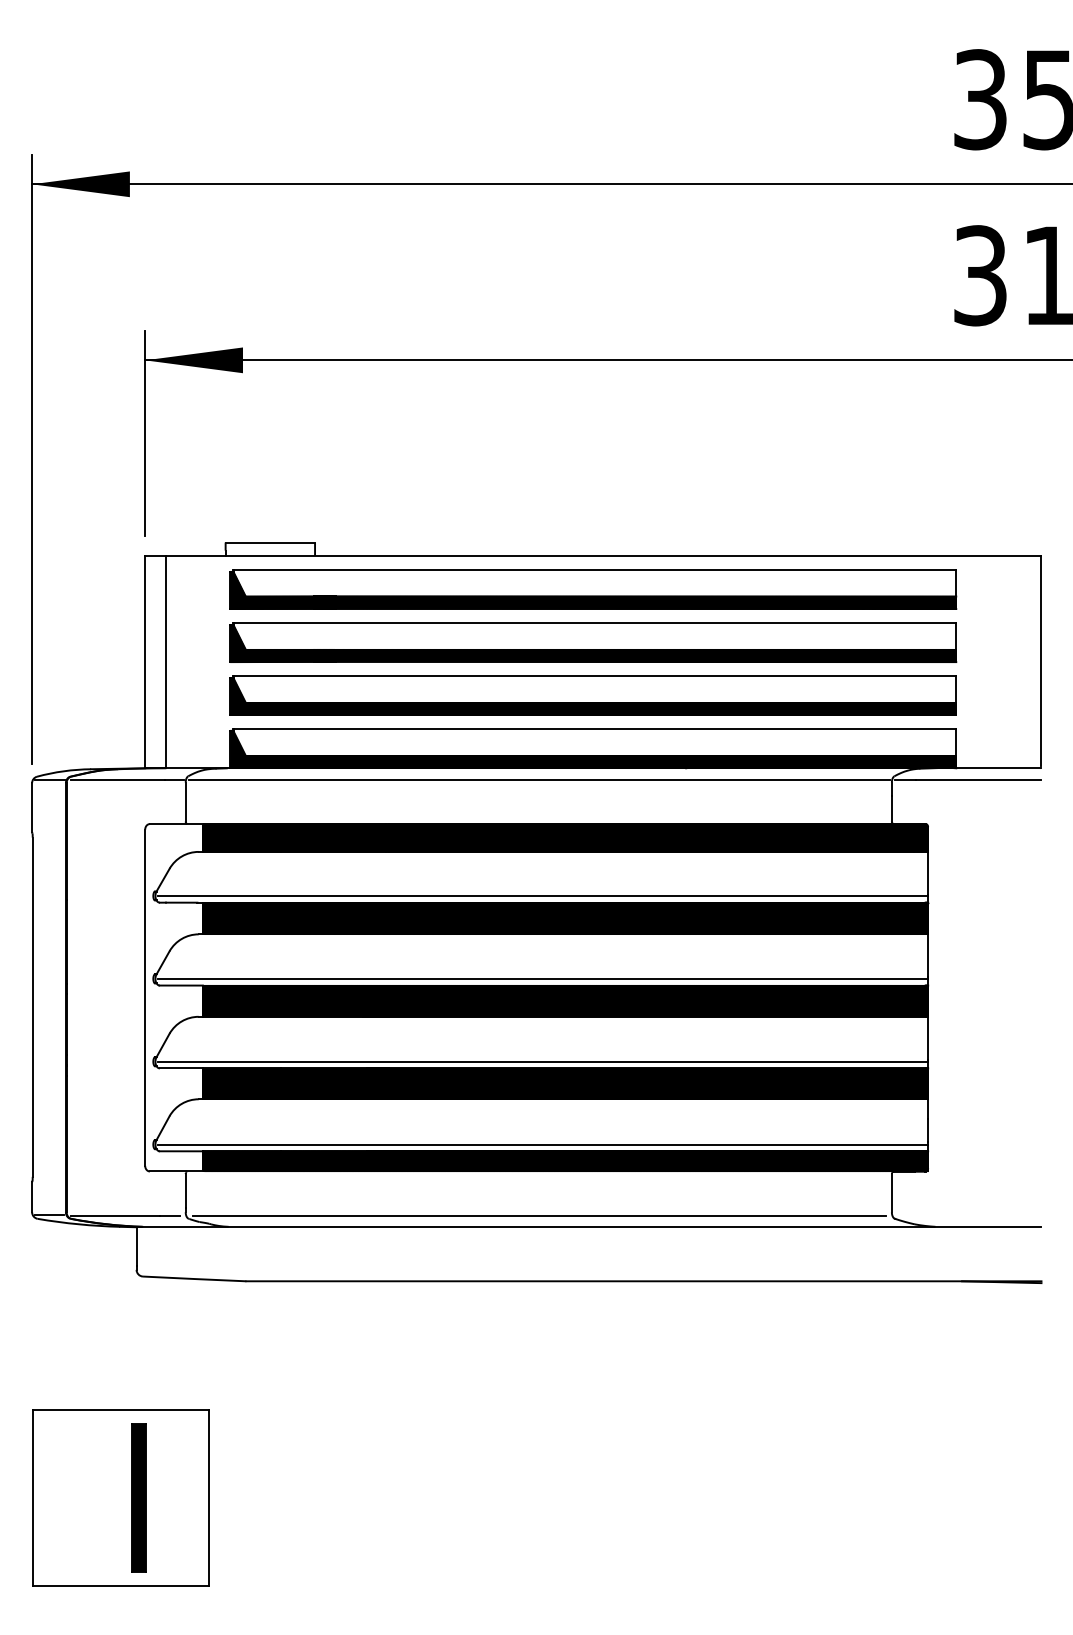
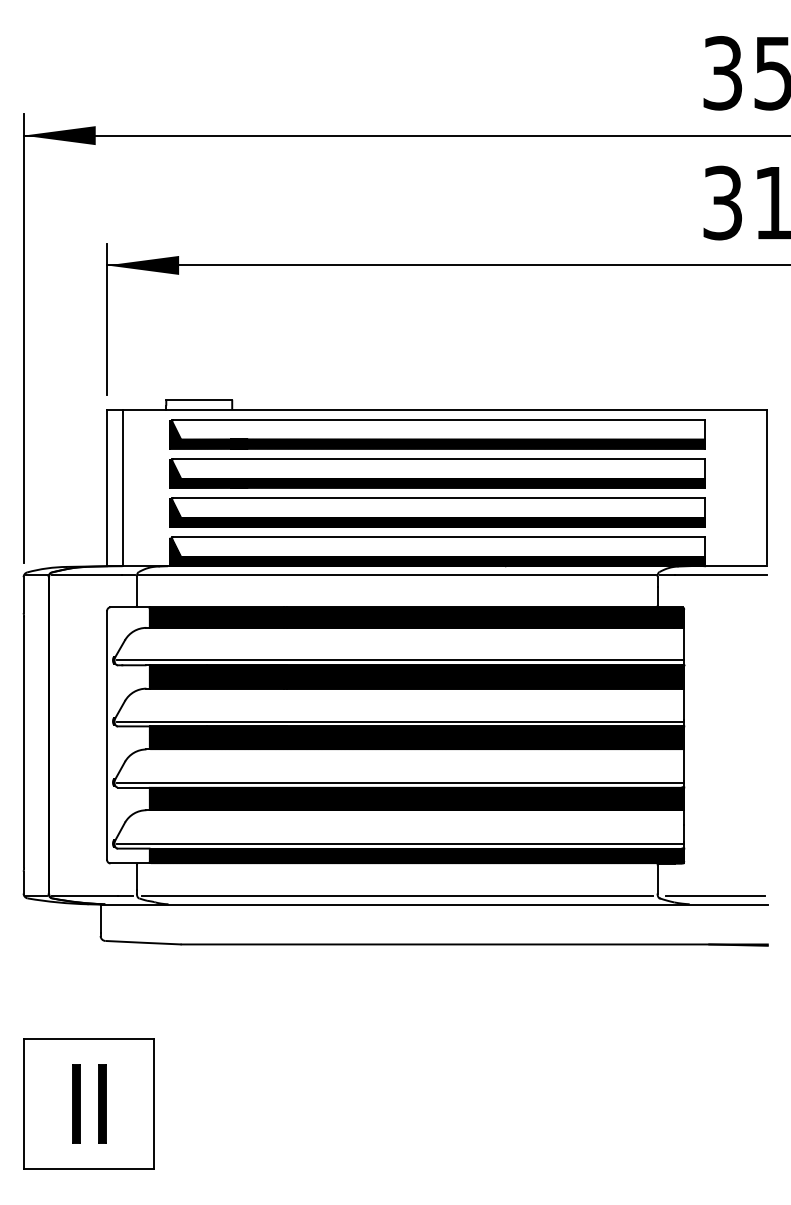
line: (970, 1215) -> (715, 895), added
part: (103, 1497) -> (76, 1103), added
part: (138, 1497) -> (102, 1103), size x0.71

